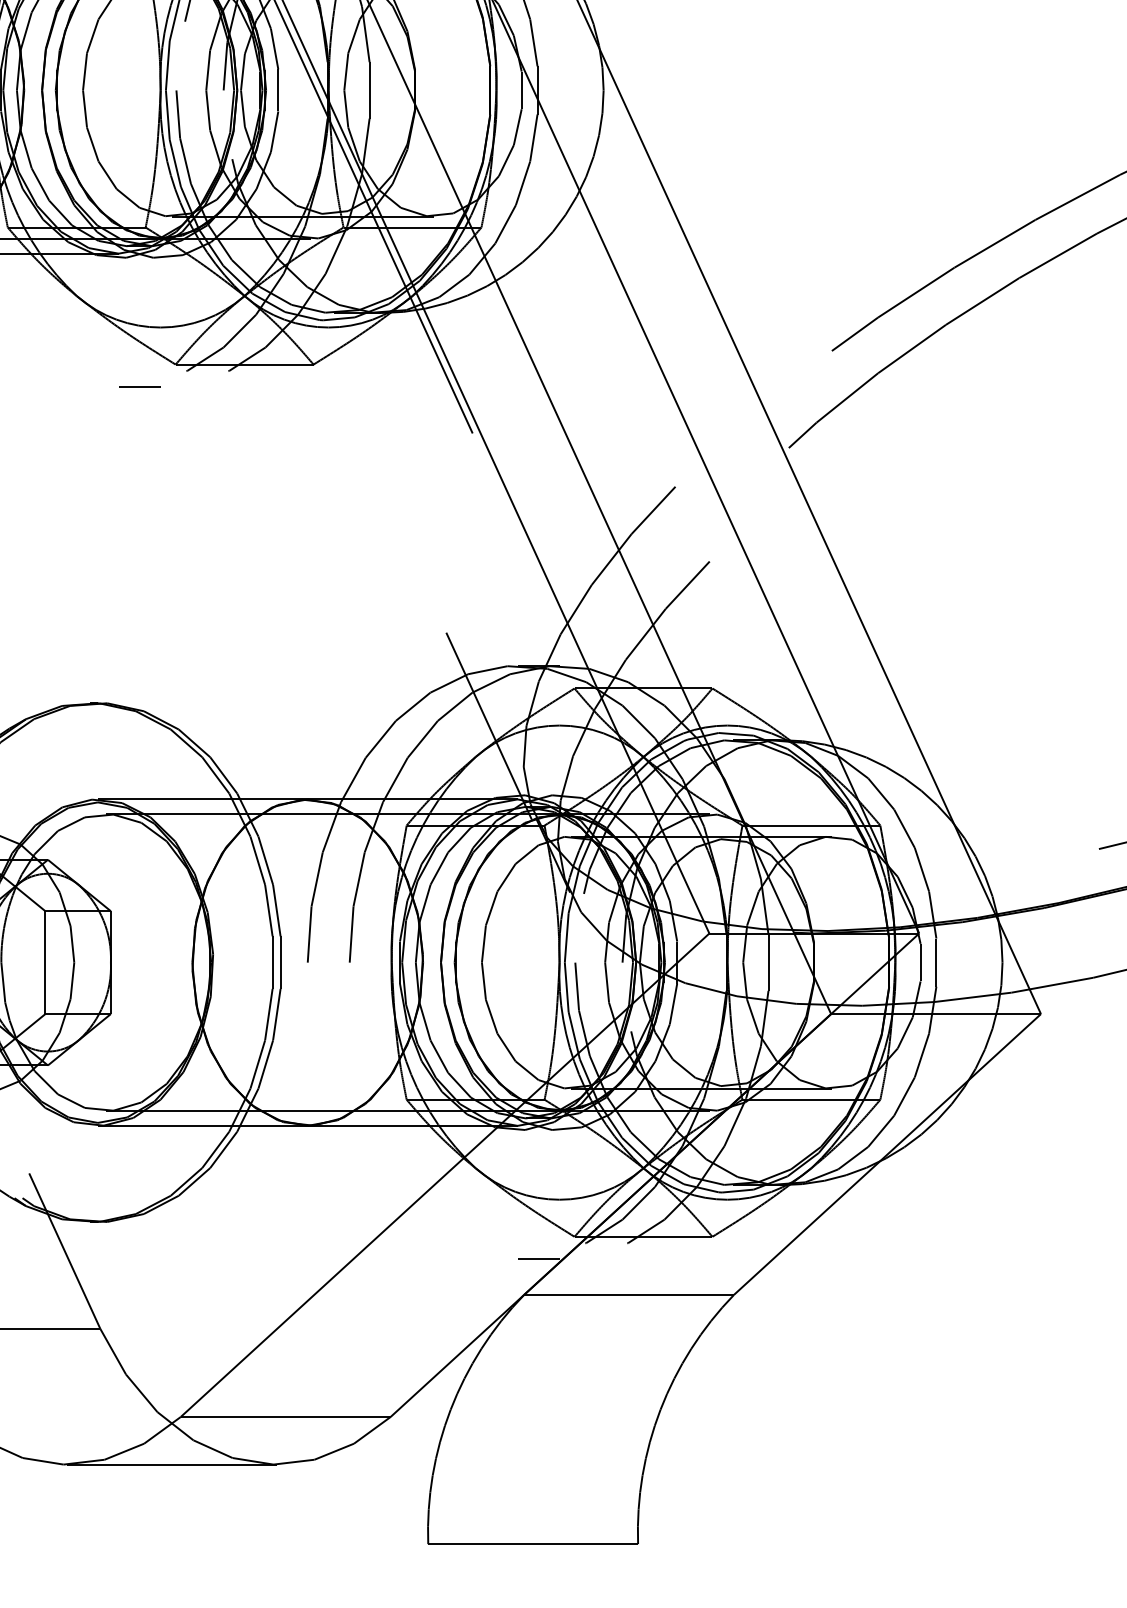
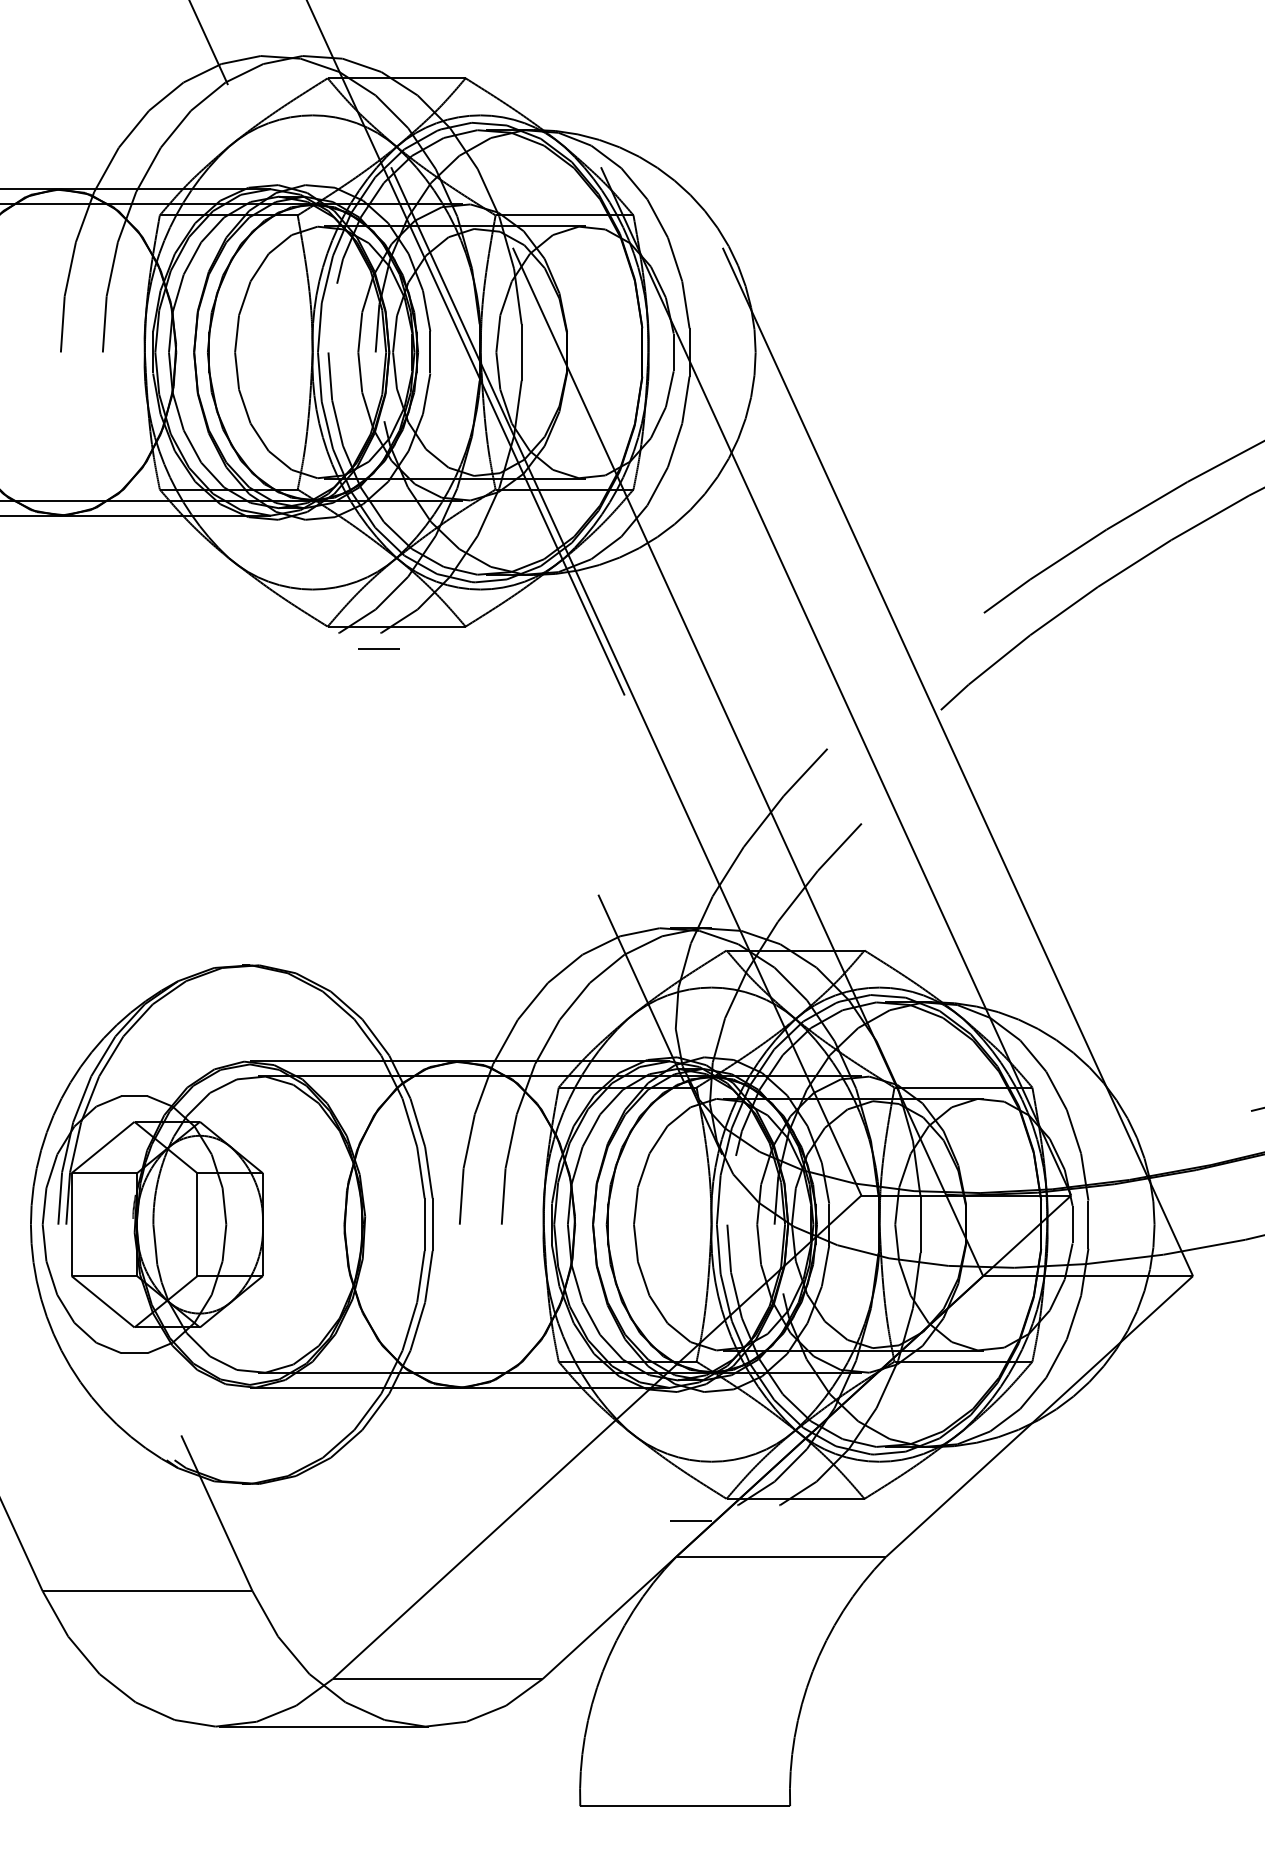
line: (139, 386) -> (378, 648), moved

